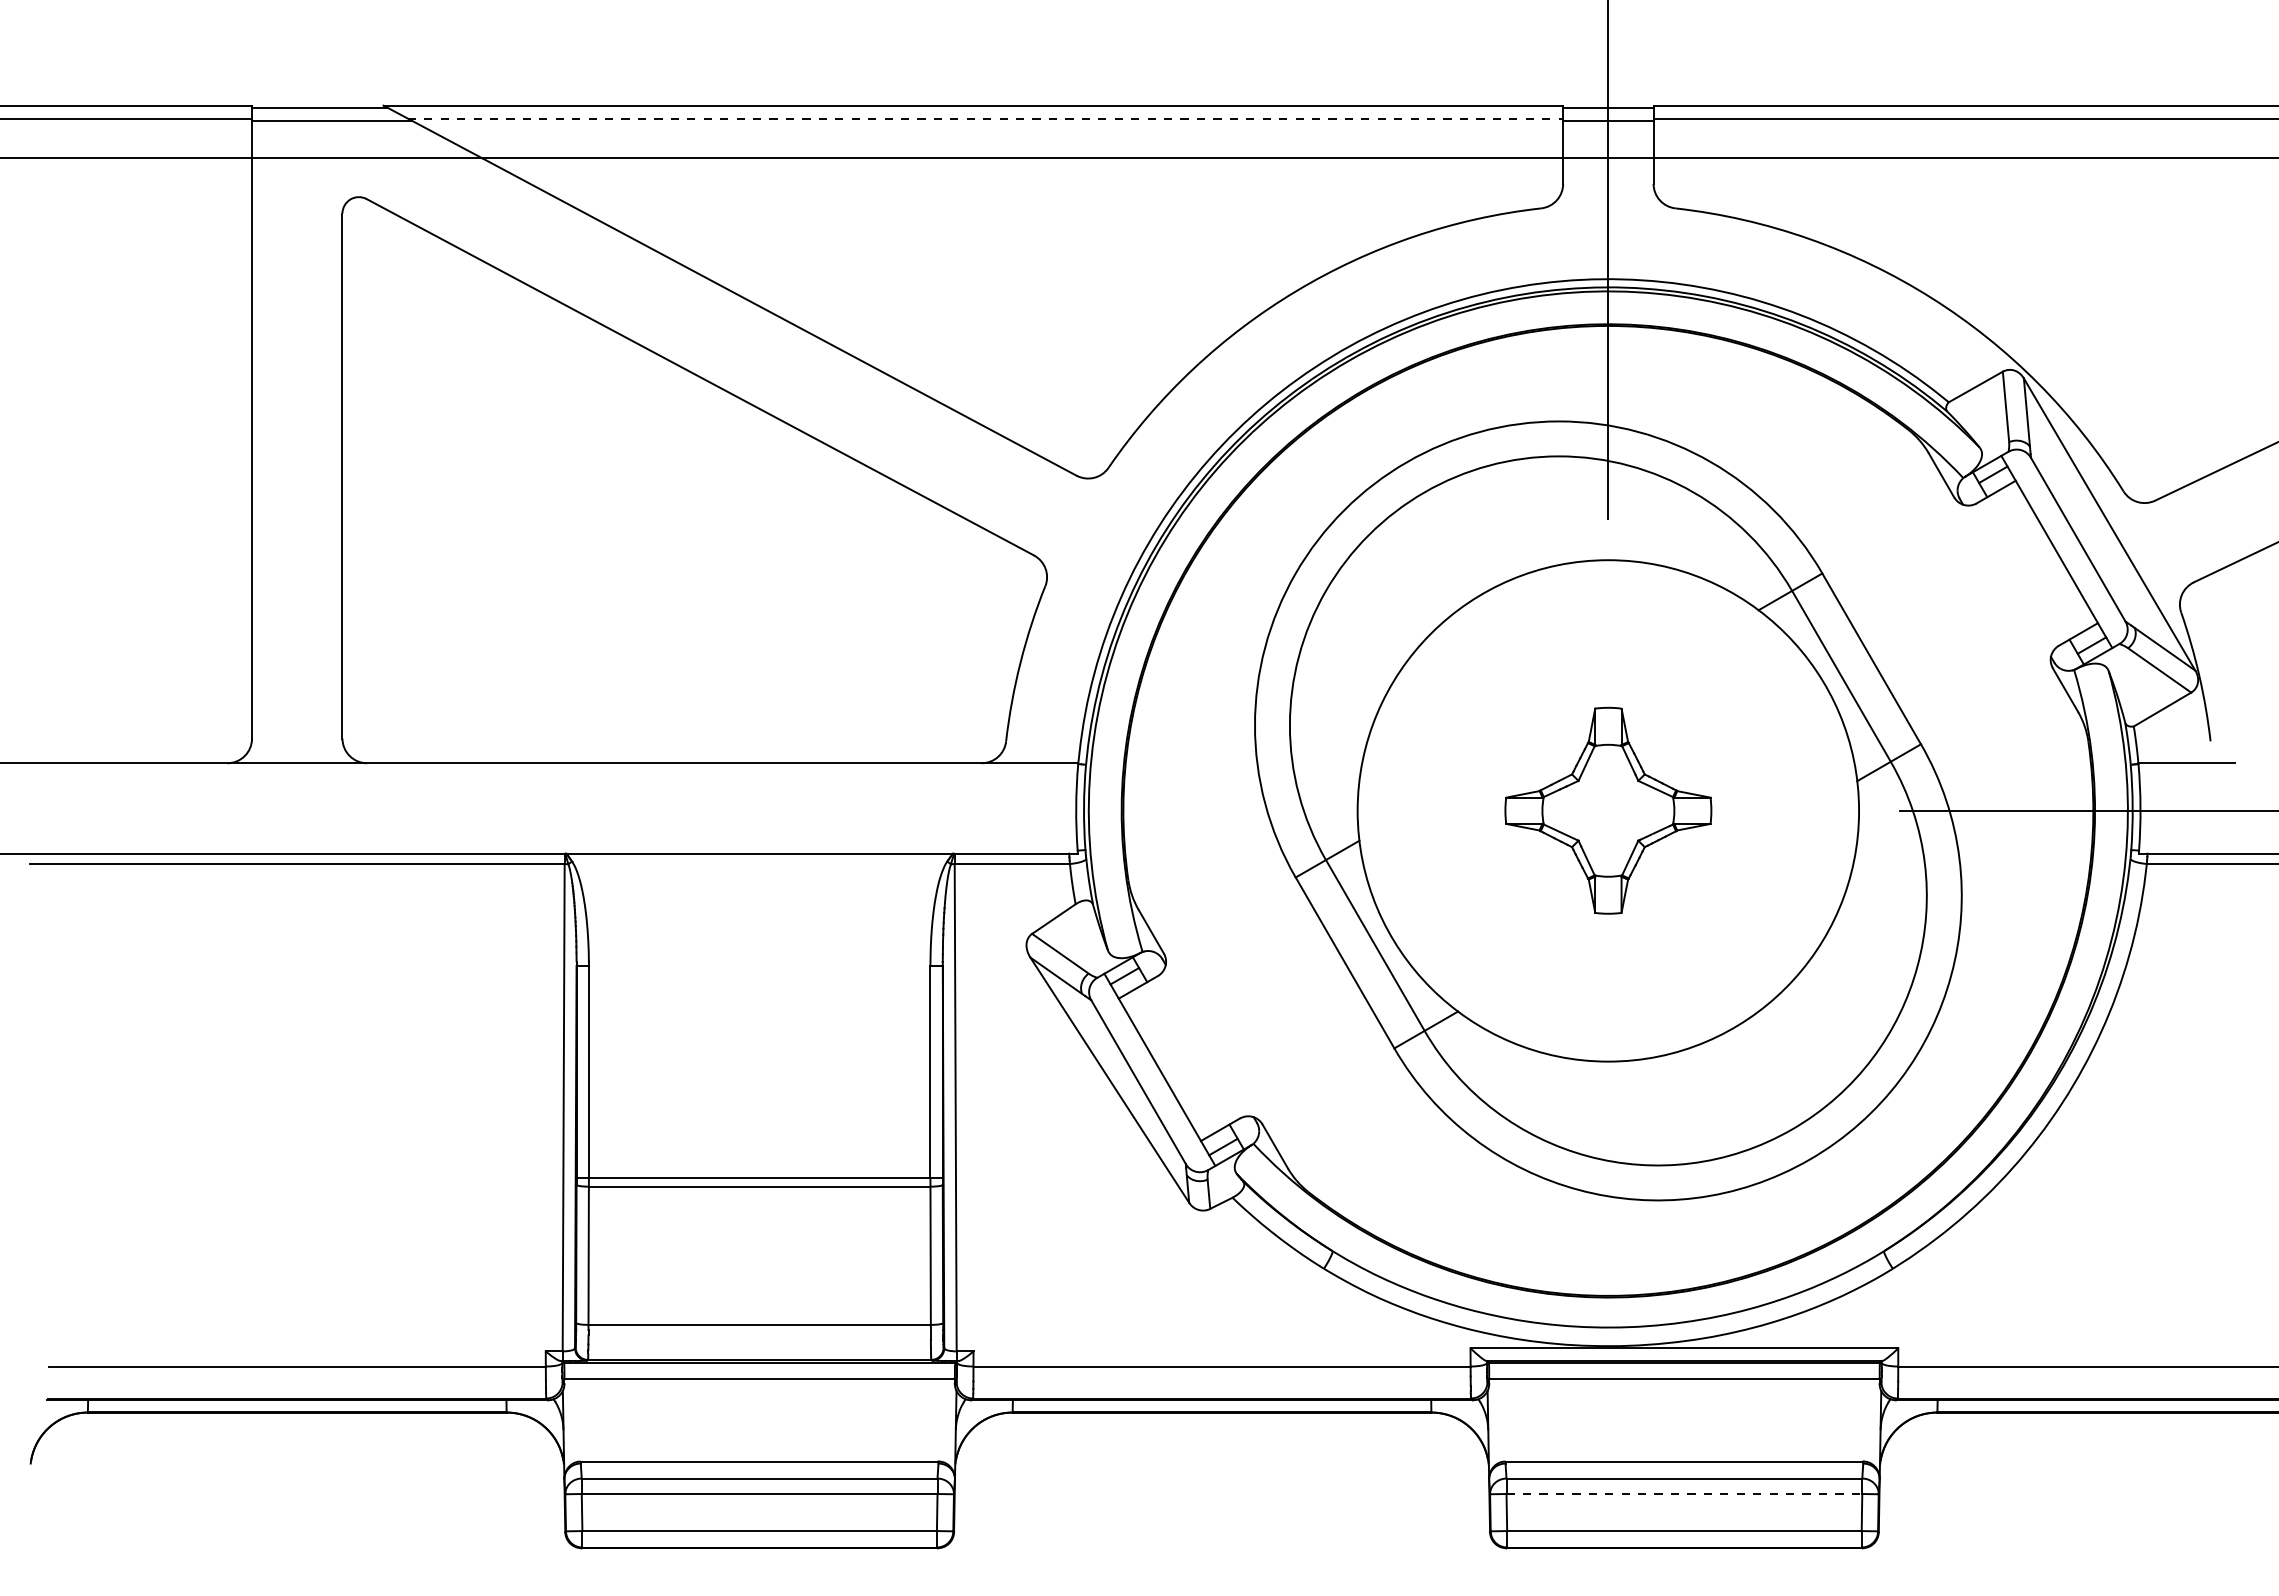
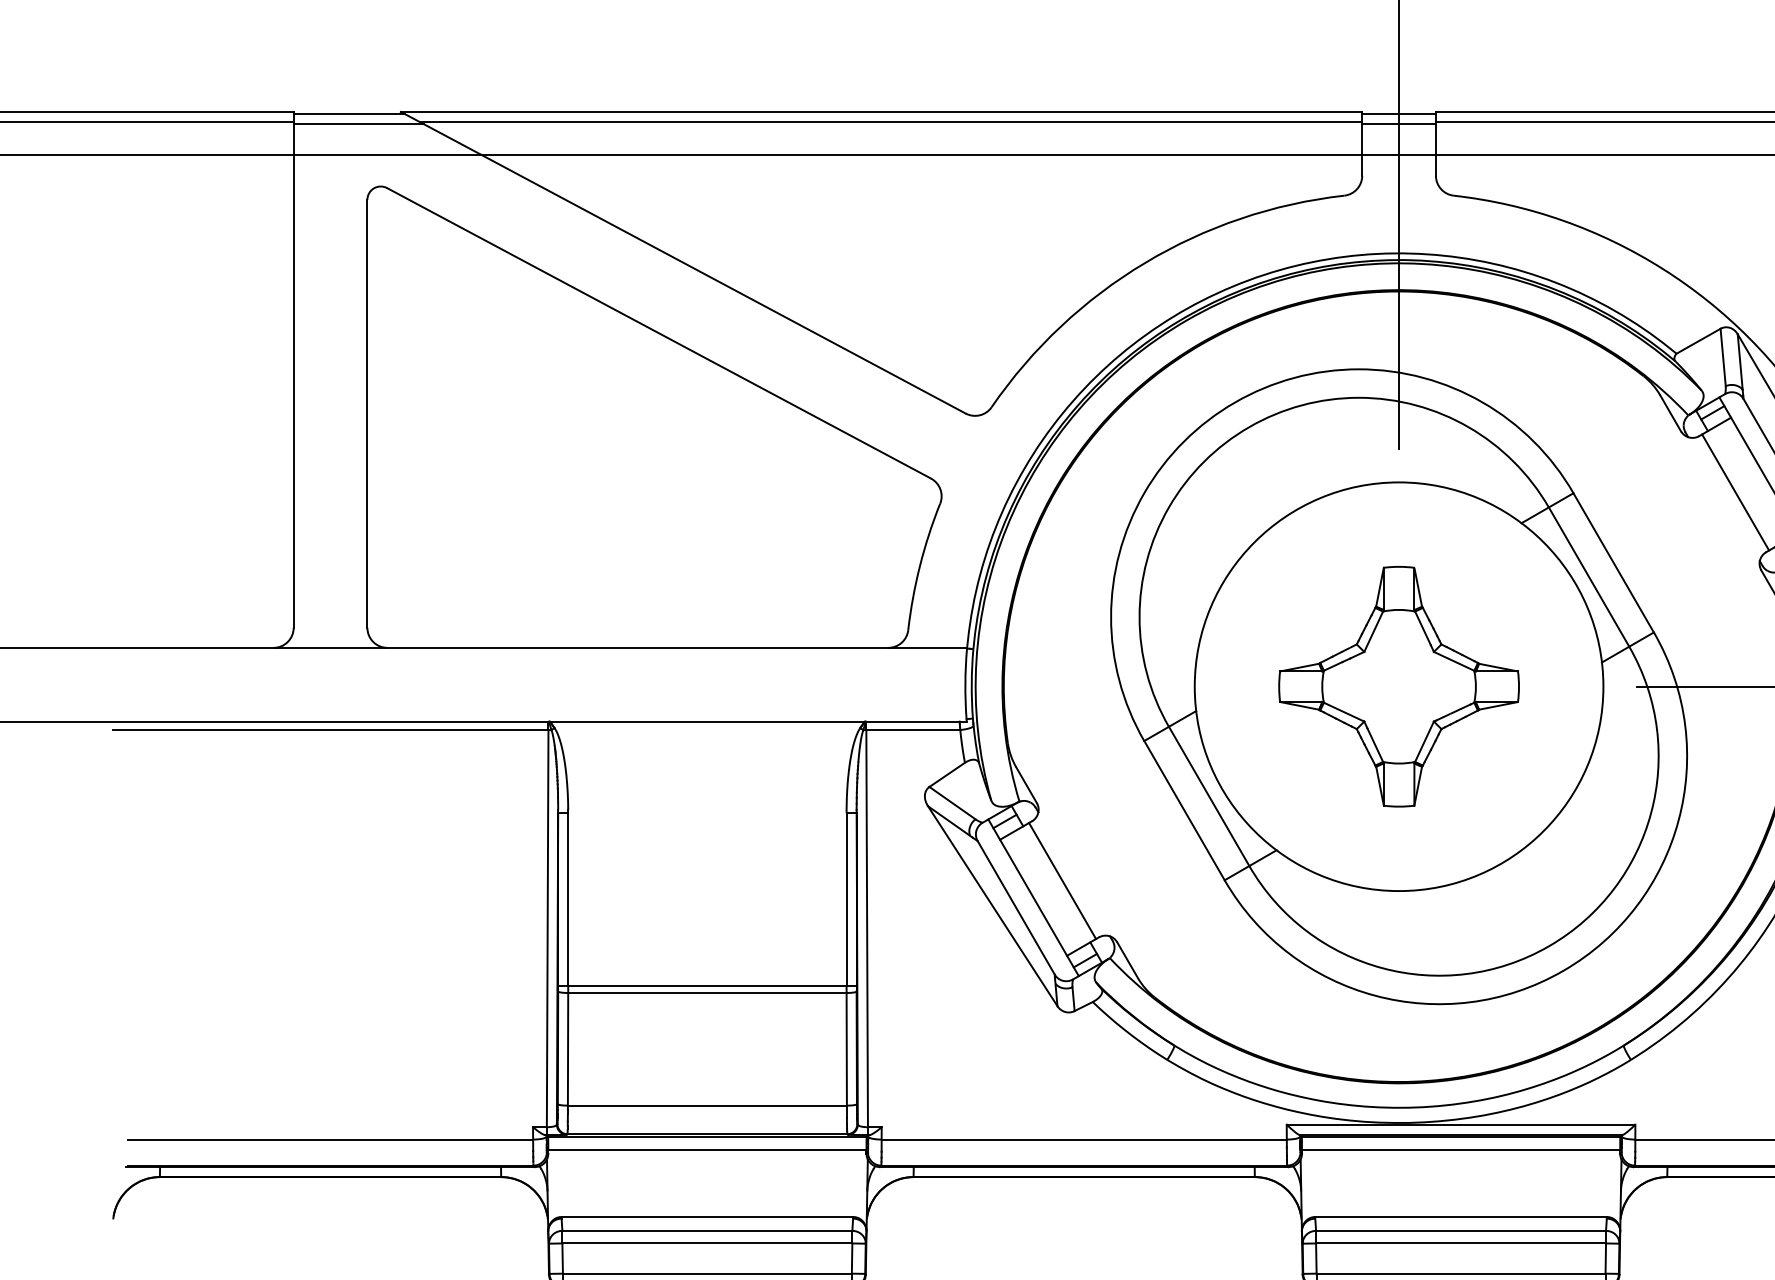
line: (985, 118) -> (891, 122), dashed -> solid
line: (2021, 572) -> (1735, 492), added
part: (1608, 810) -> (1399, 686), size x1.43
line: (1195, 1049) -> (1062, 881), added
line: (1684, 1494) -> (1461, 1243), dashed -> solid

